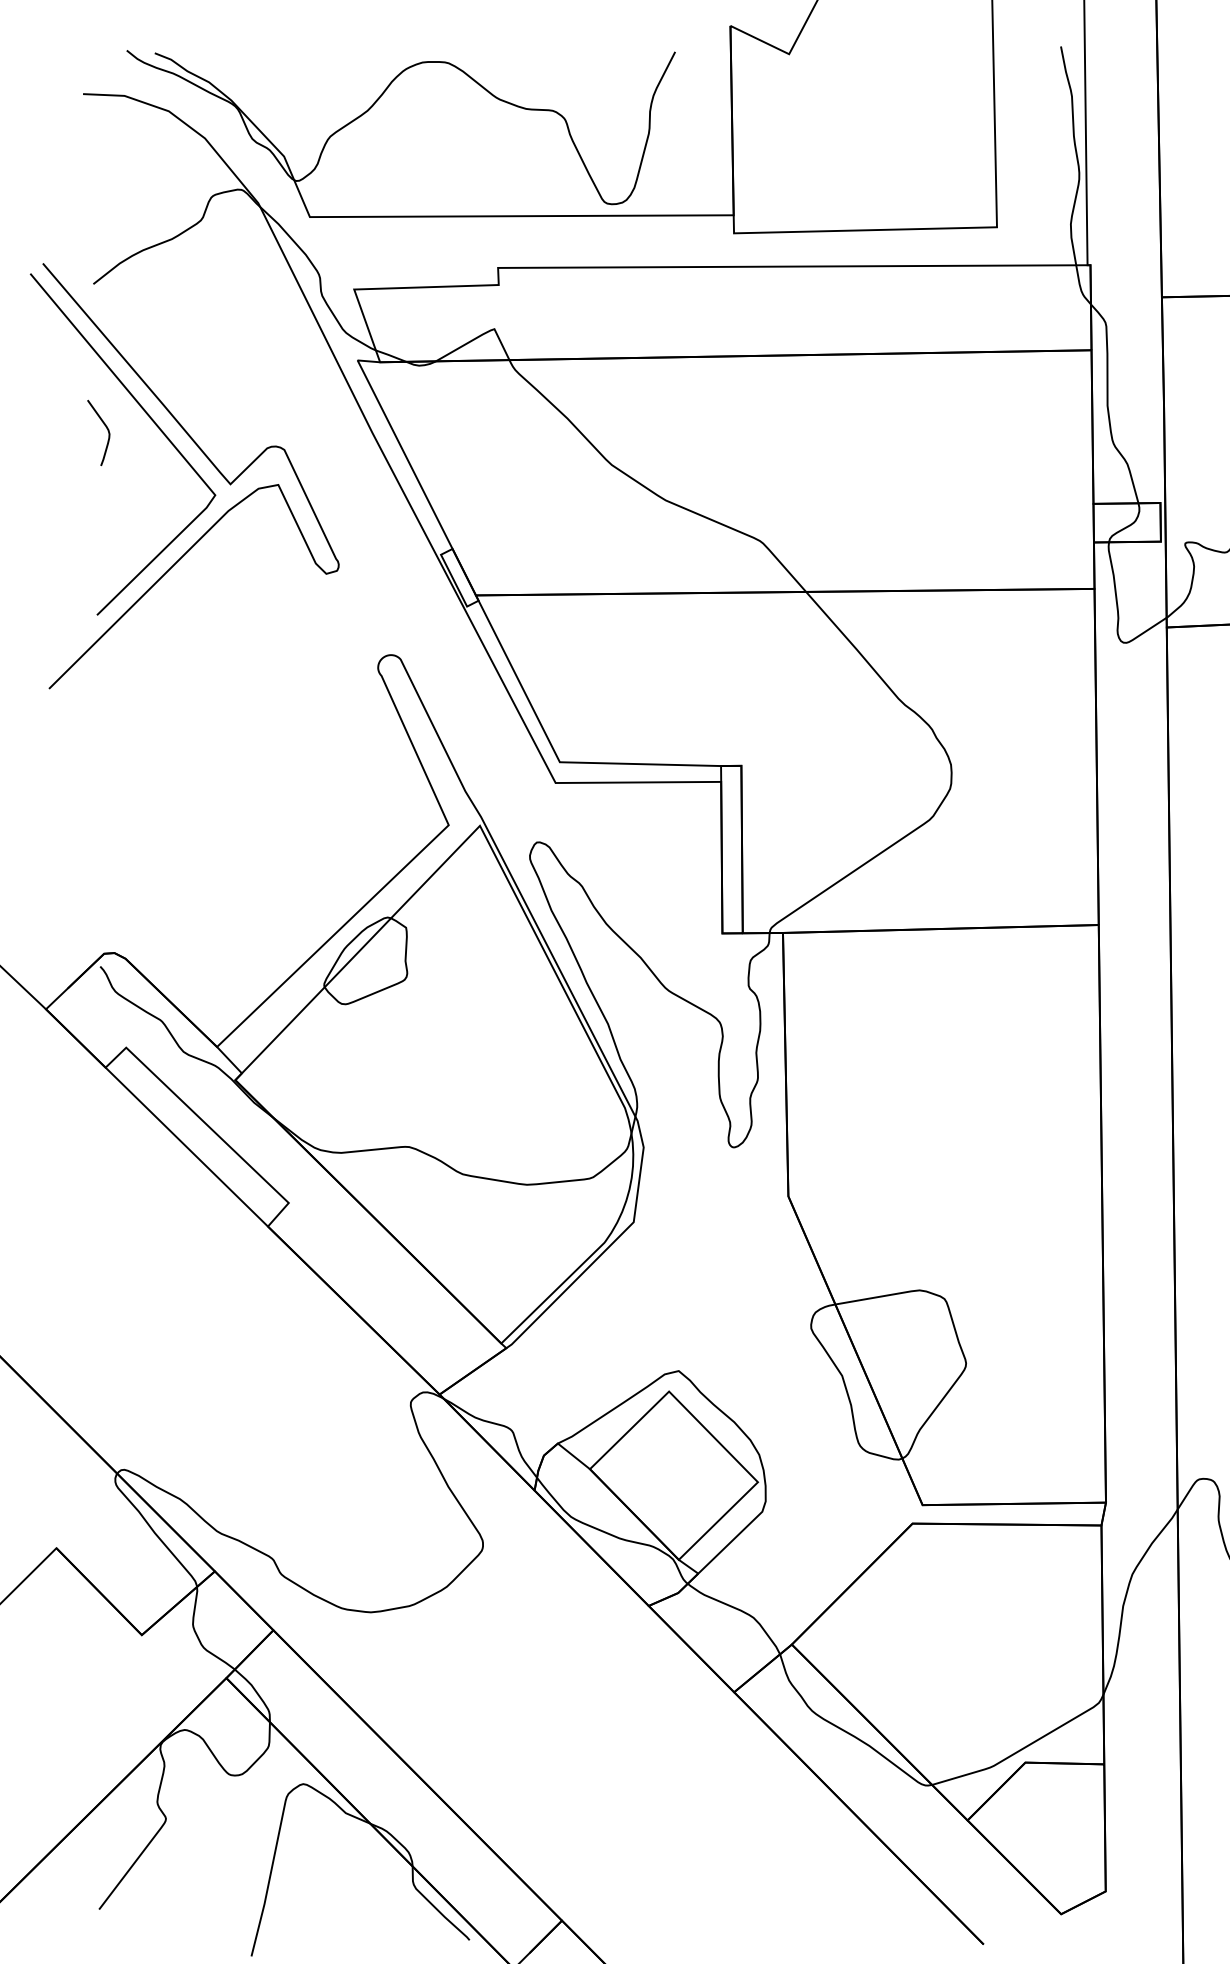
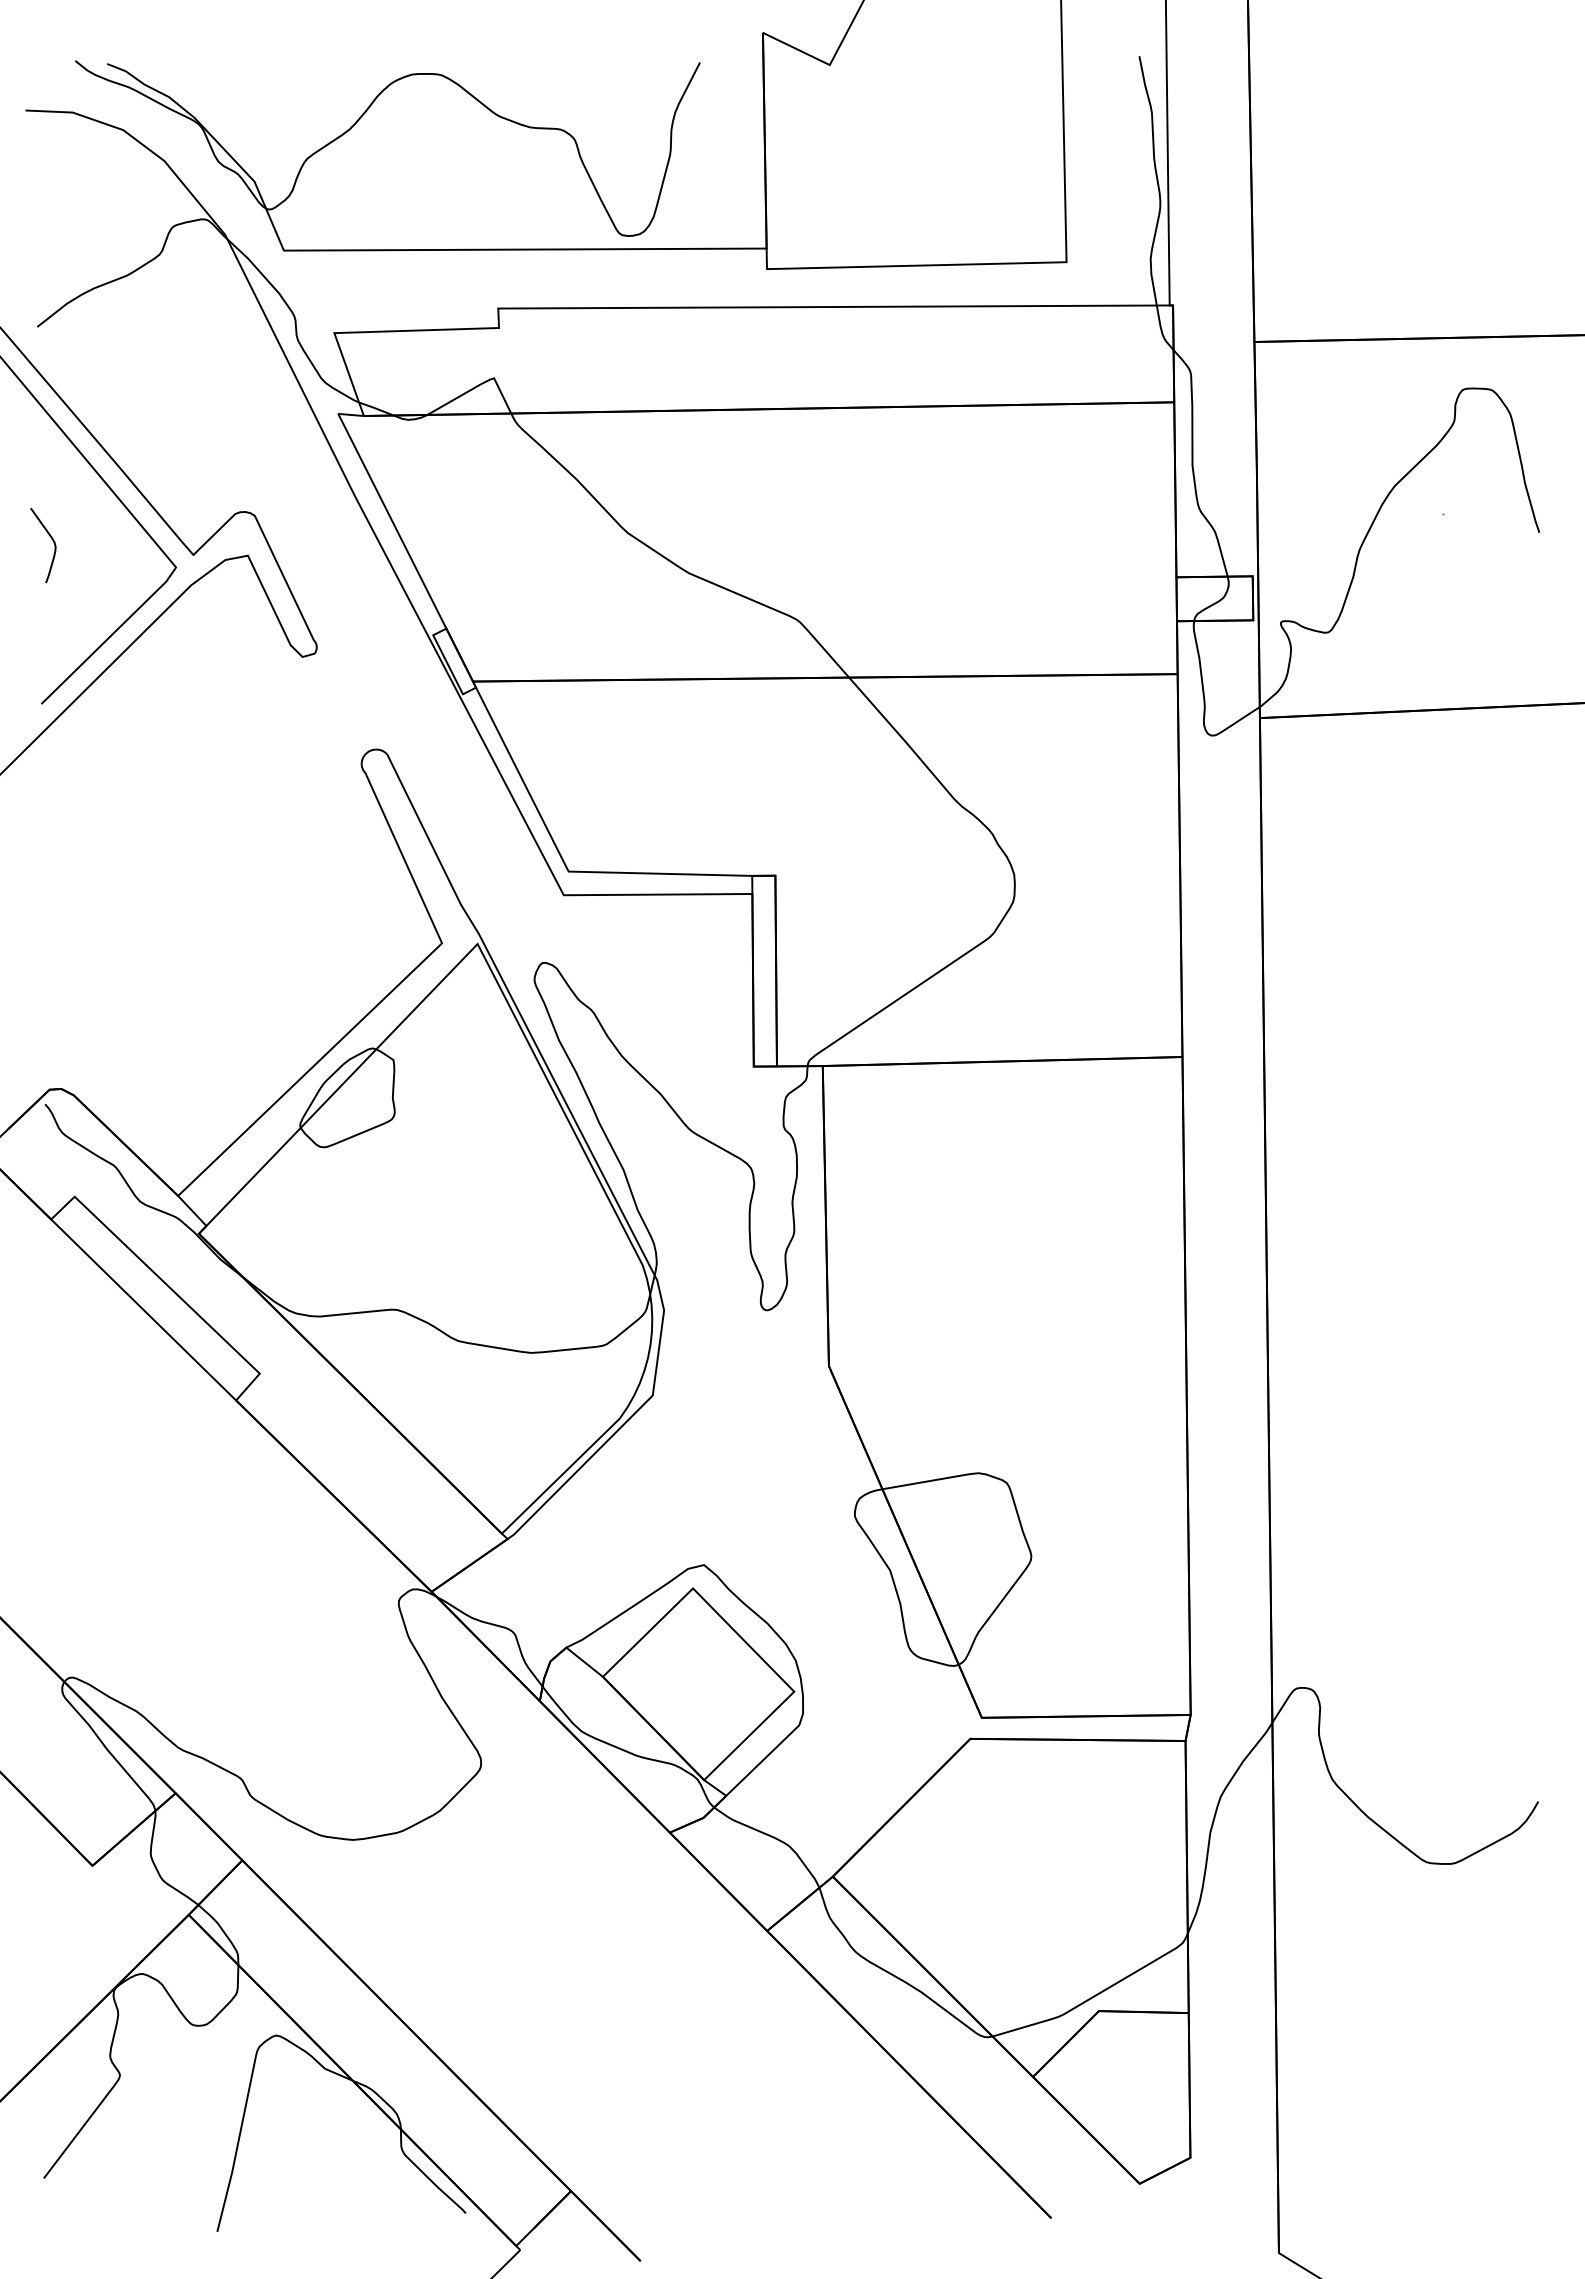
curve: (106, 429) -> (52, 541), moved

